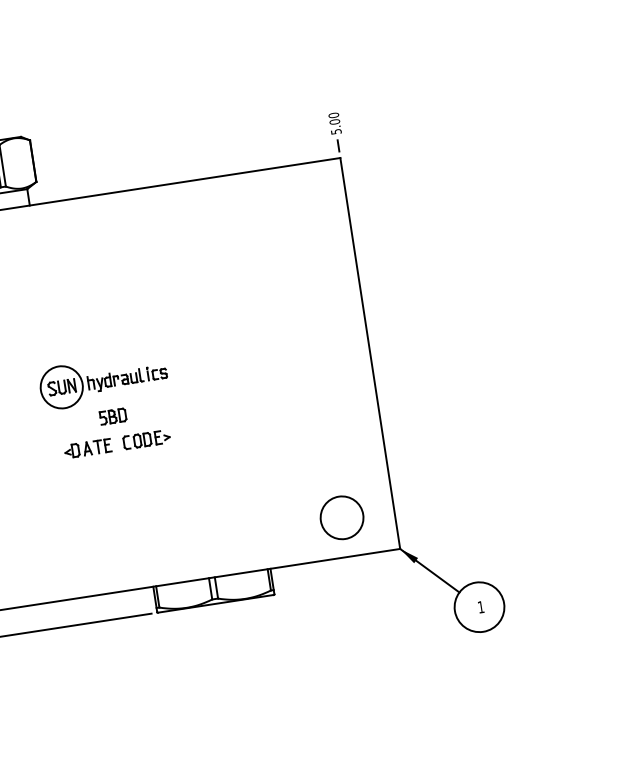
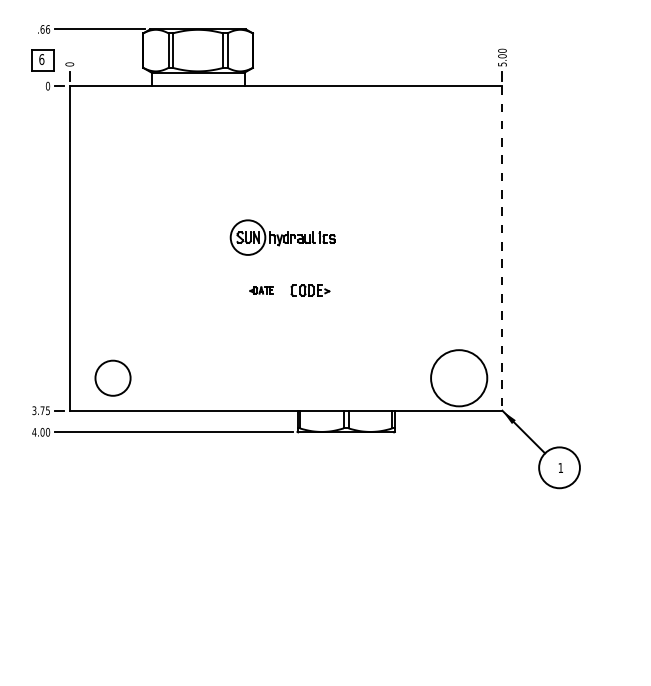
line: (370, 353) -> (502, 248), solid -> dashed
part: (113, 416) -> (286, 267), removed
part: (87, 448) -> (261, 290), size x0.6
circle: (341, 517) -> (458, 377), size x1.6

